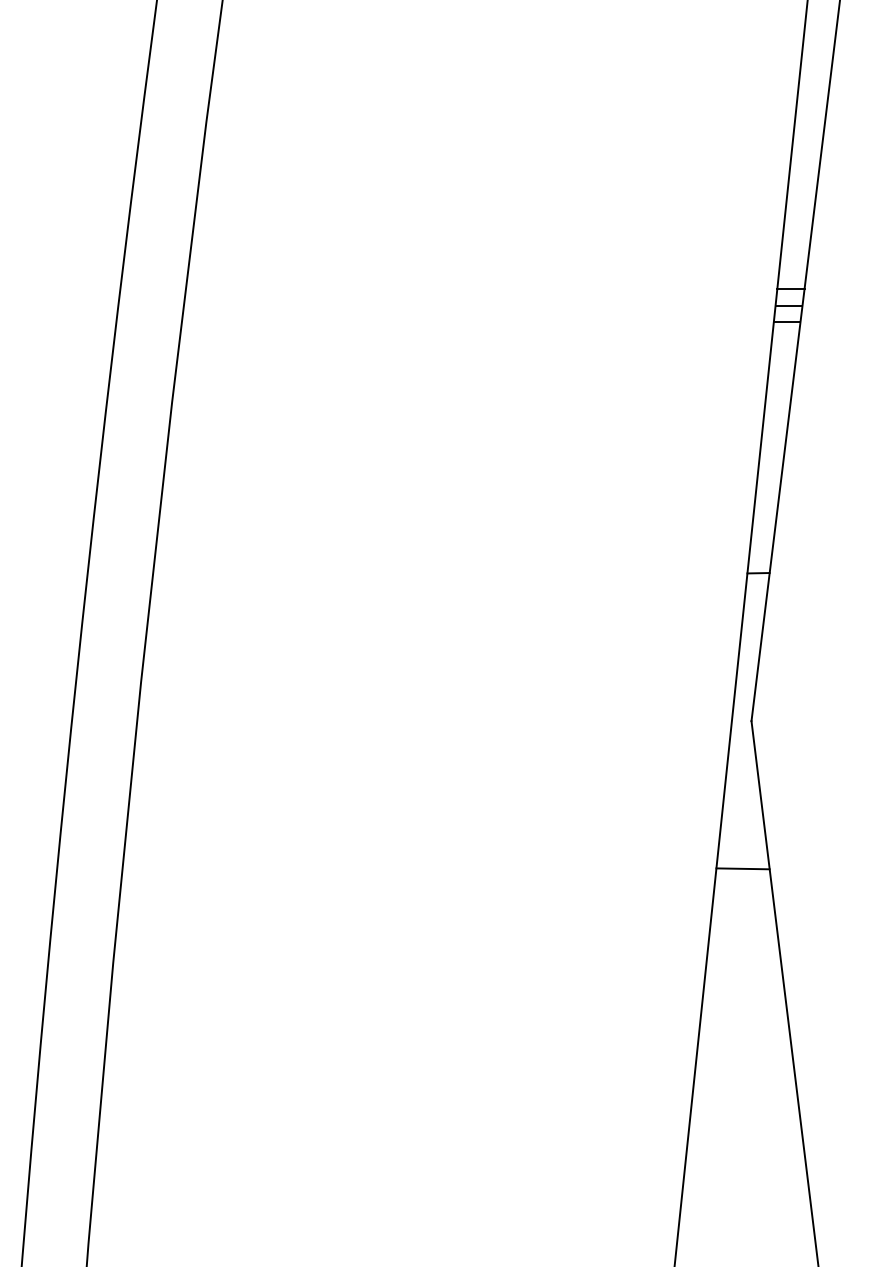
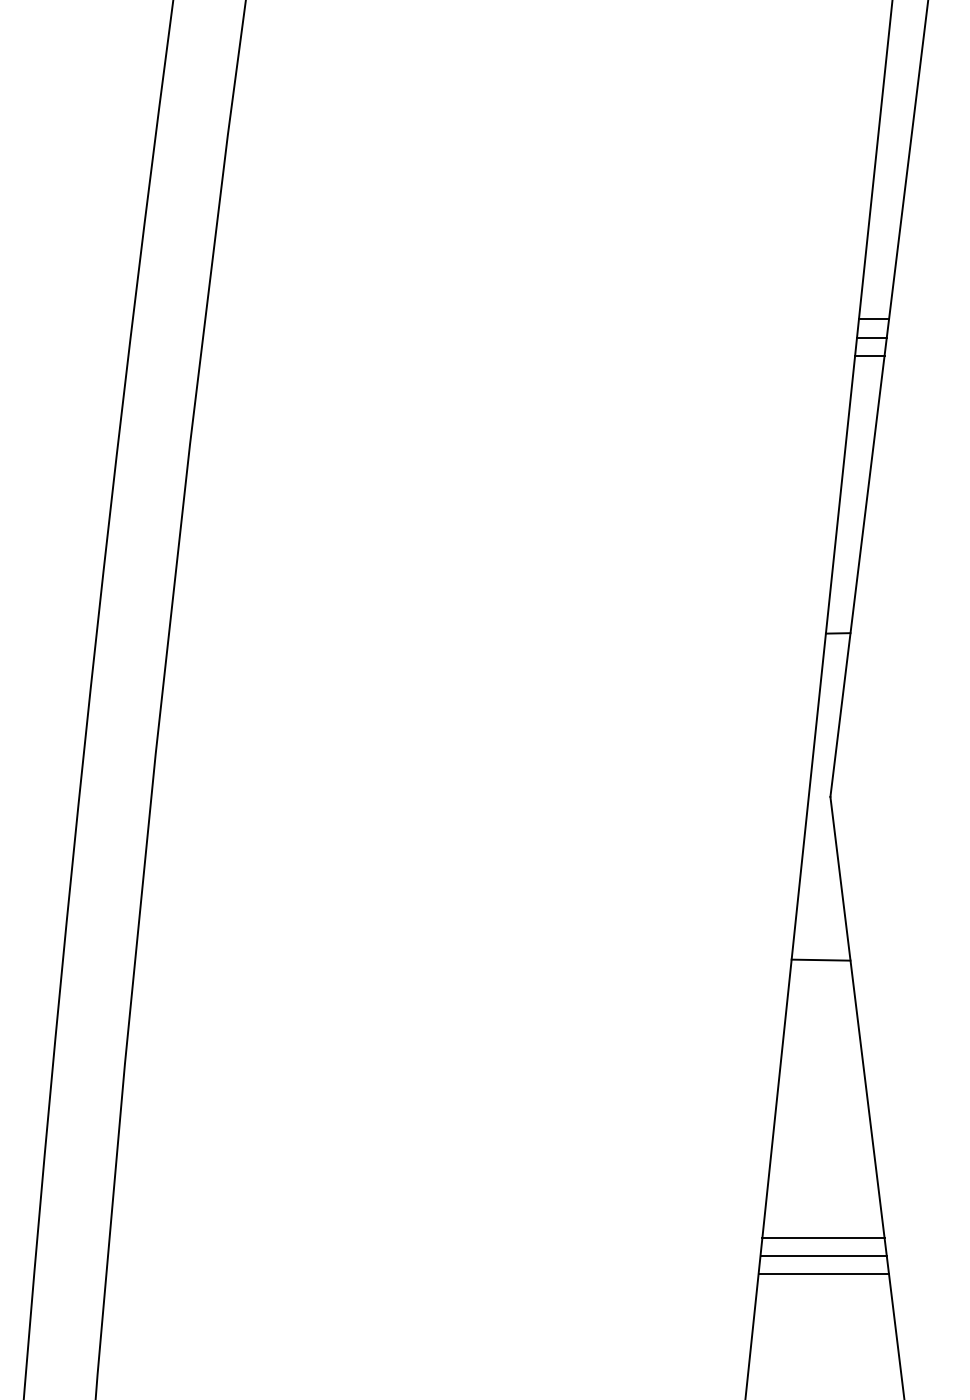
line: (745, 1119) -> (823, 1237), added
line: (745, 1136) -> (823, 1255), added
line: (745, 1153) -> (823, 1274), added

